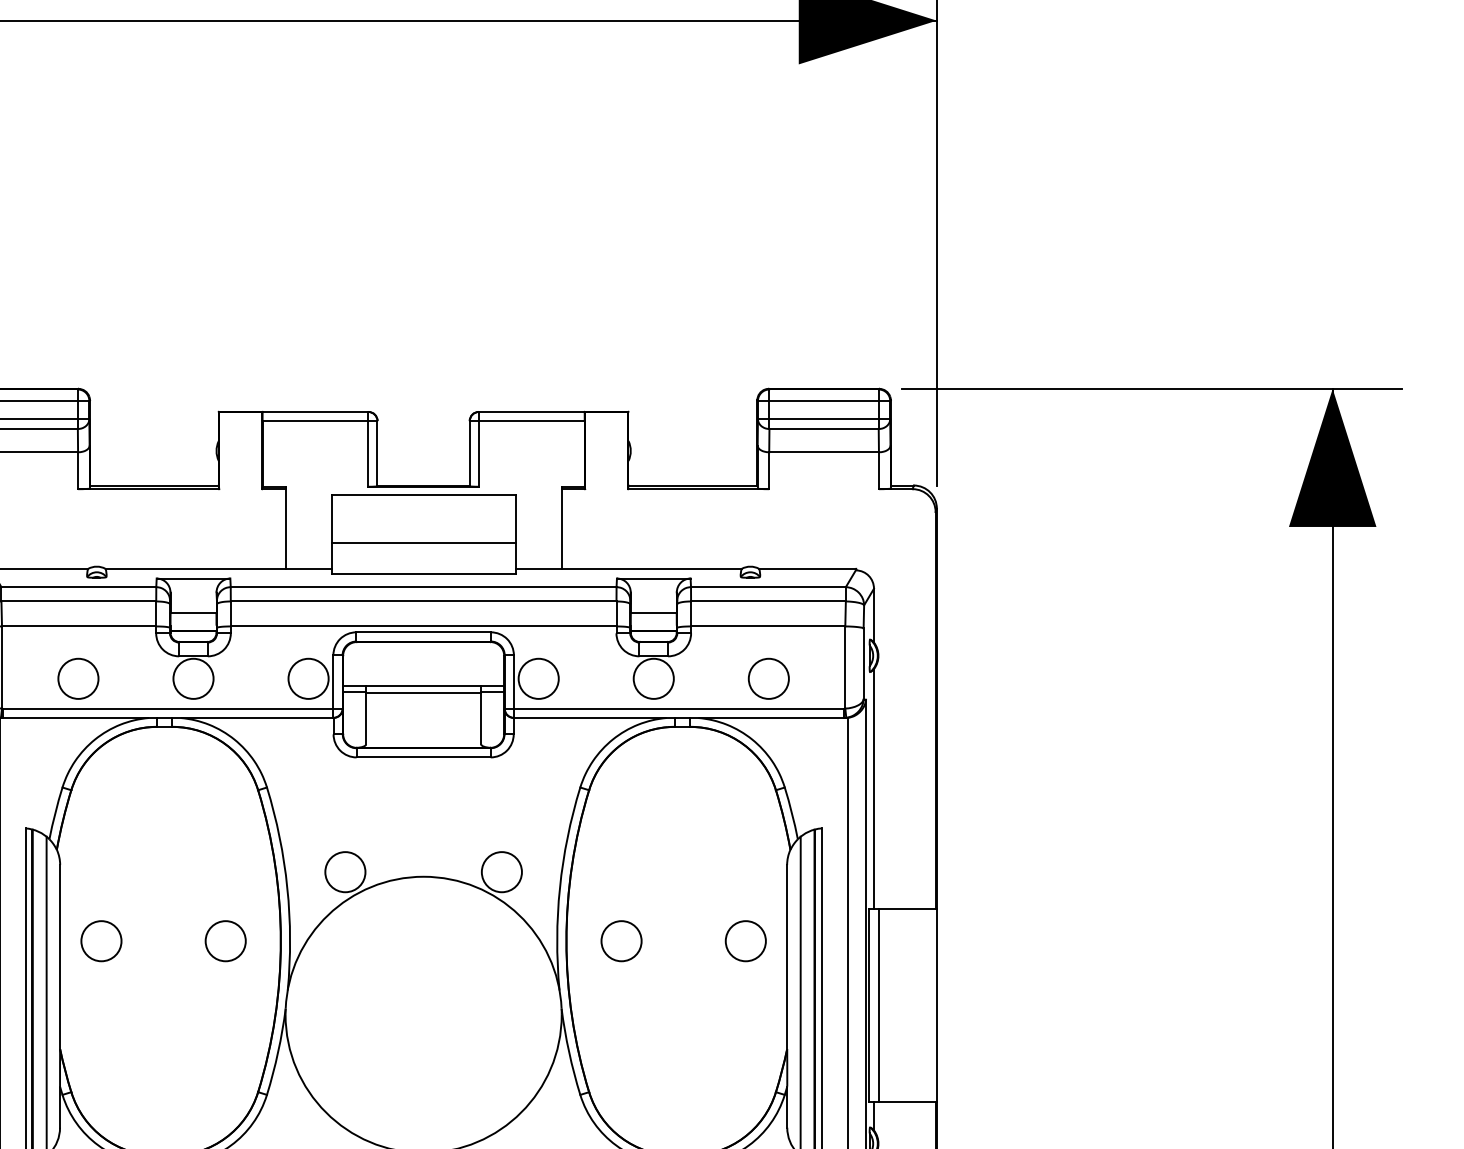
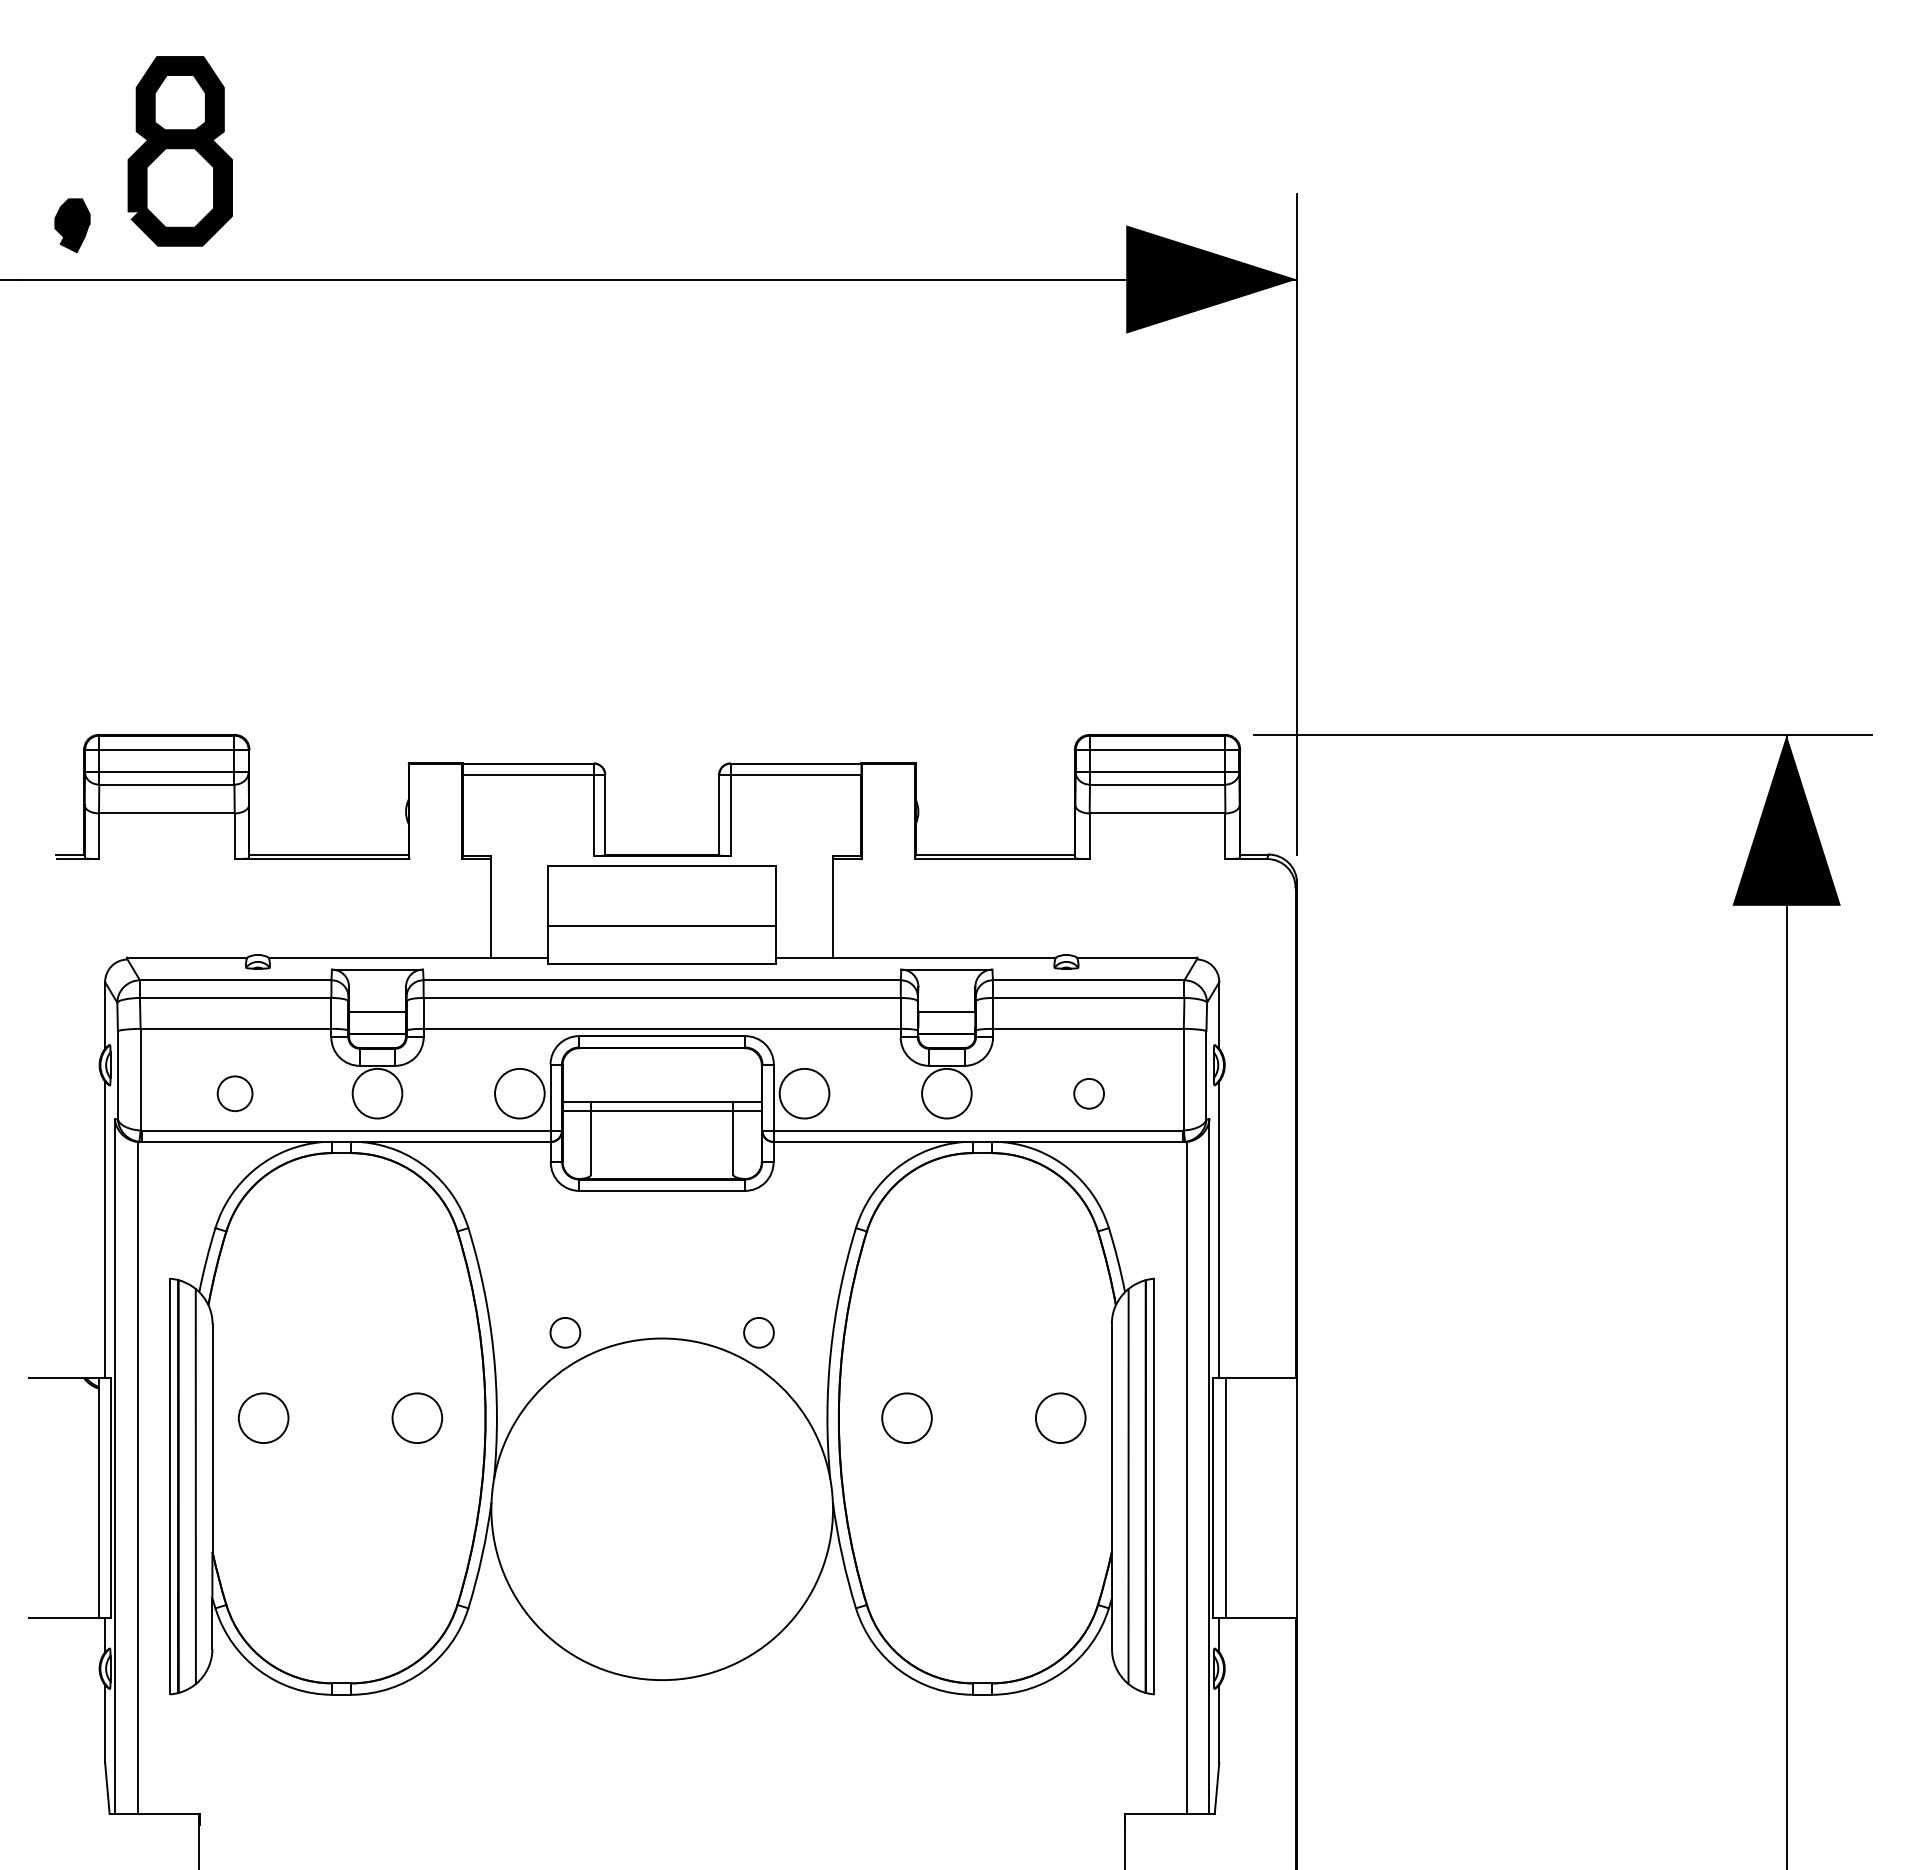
circle: (77, 678) -> (234, 1093), size x0.7
circle: (768, 678) -> (1088, 1093), size x0.6
circle: (345, 871) -> (565, 1332), size x0.6
circle: (501, 871) -> (758, 1332), size x0.6

